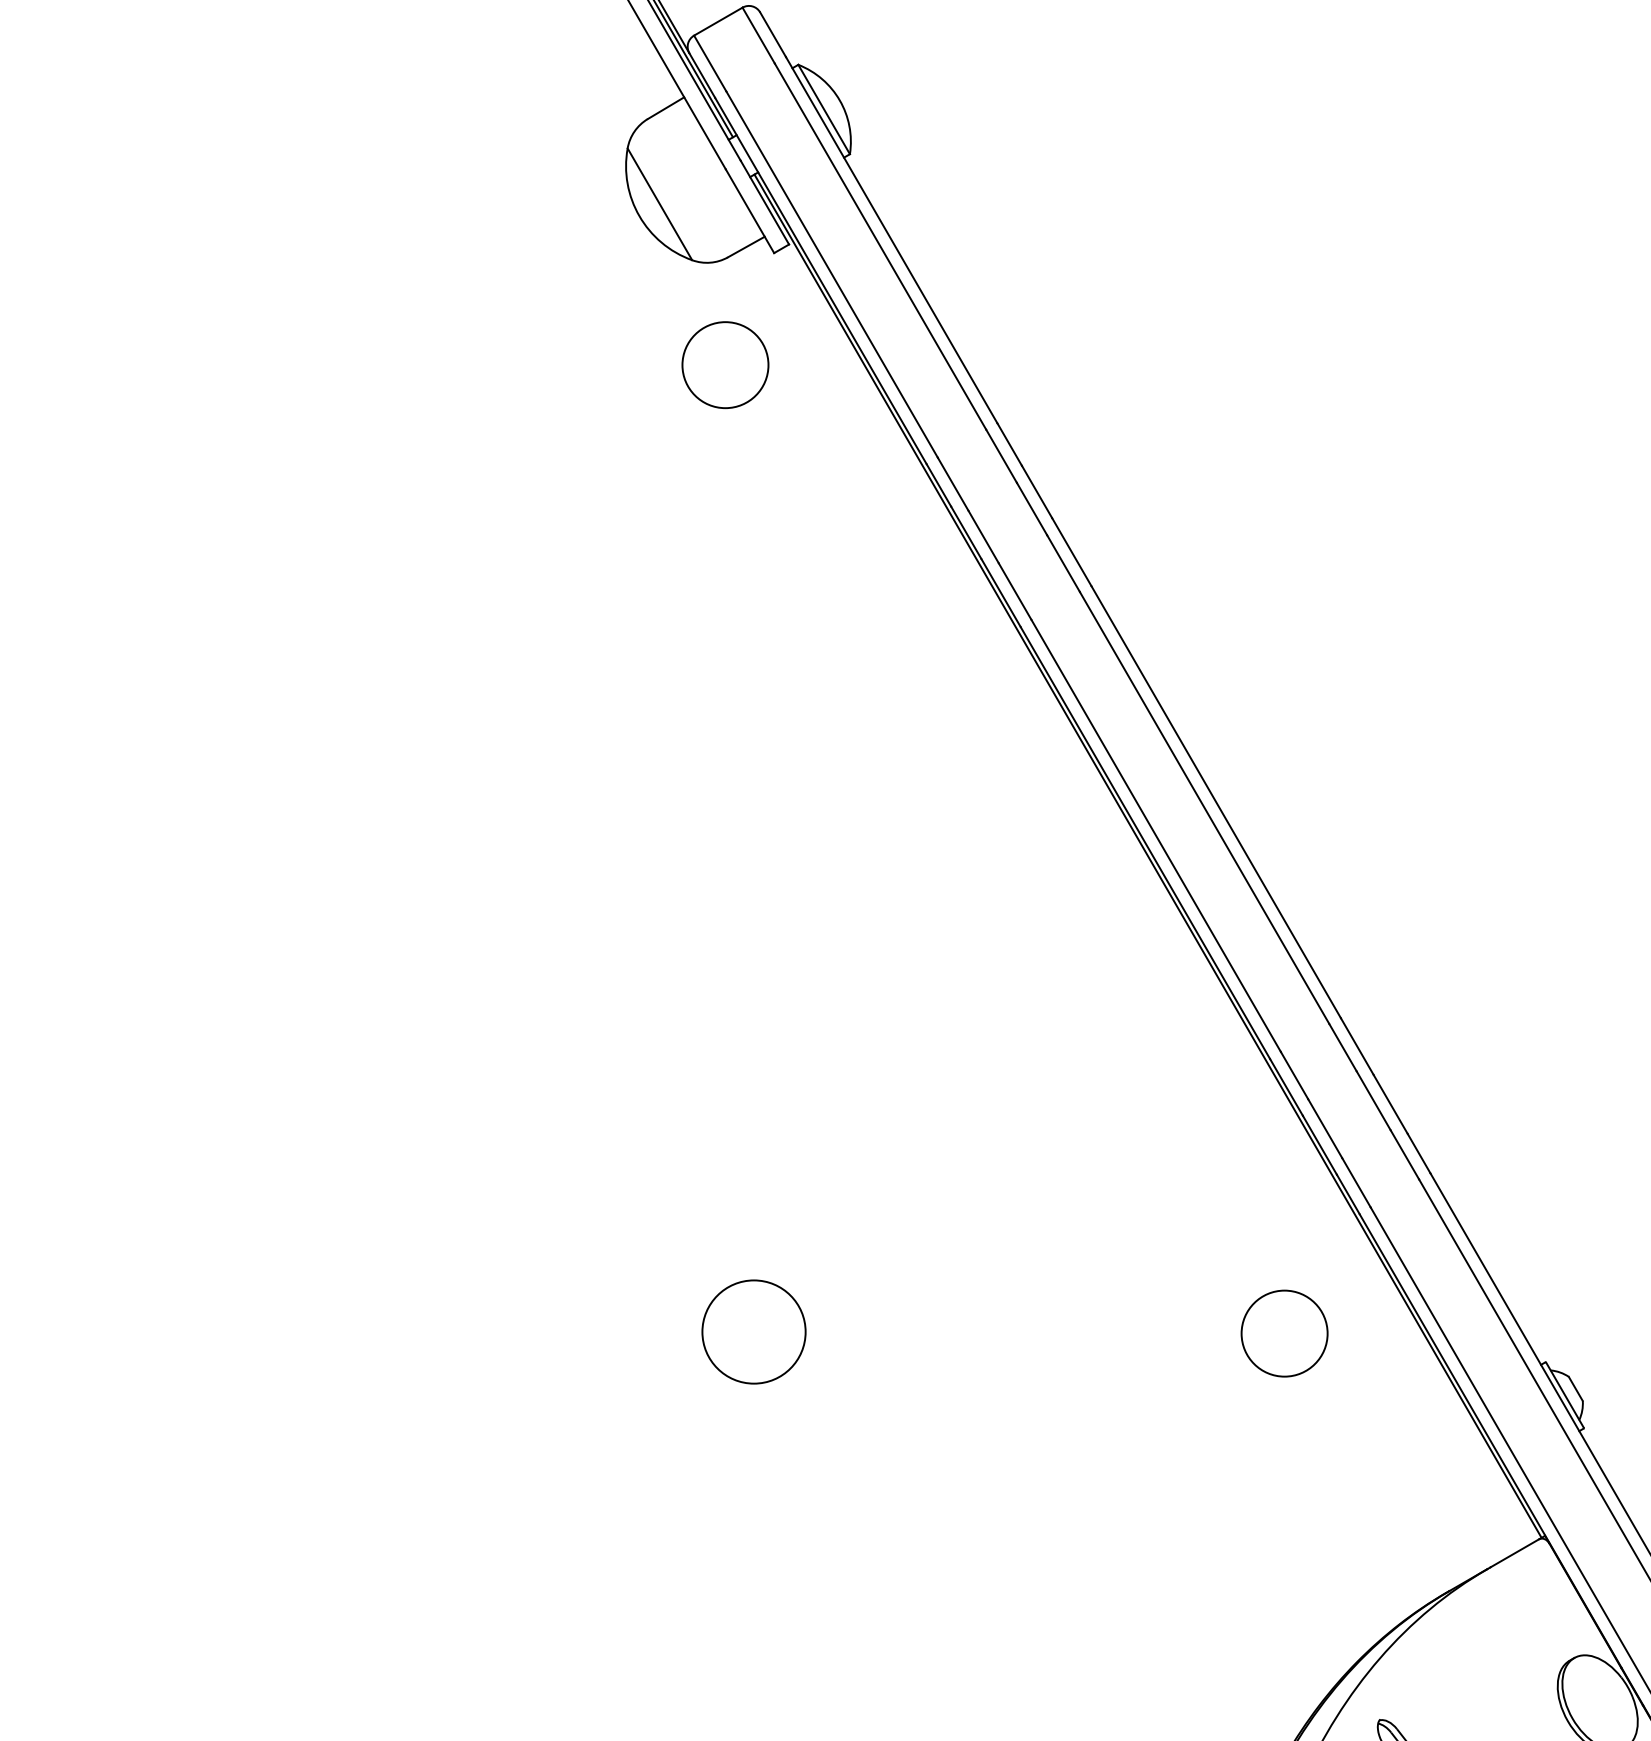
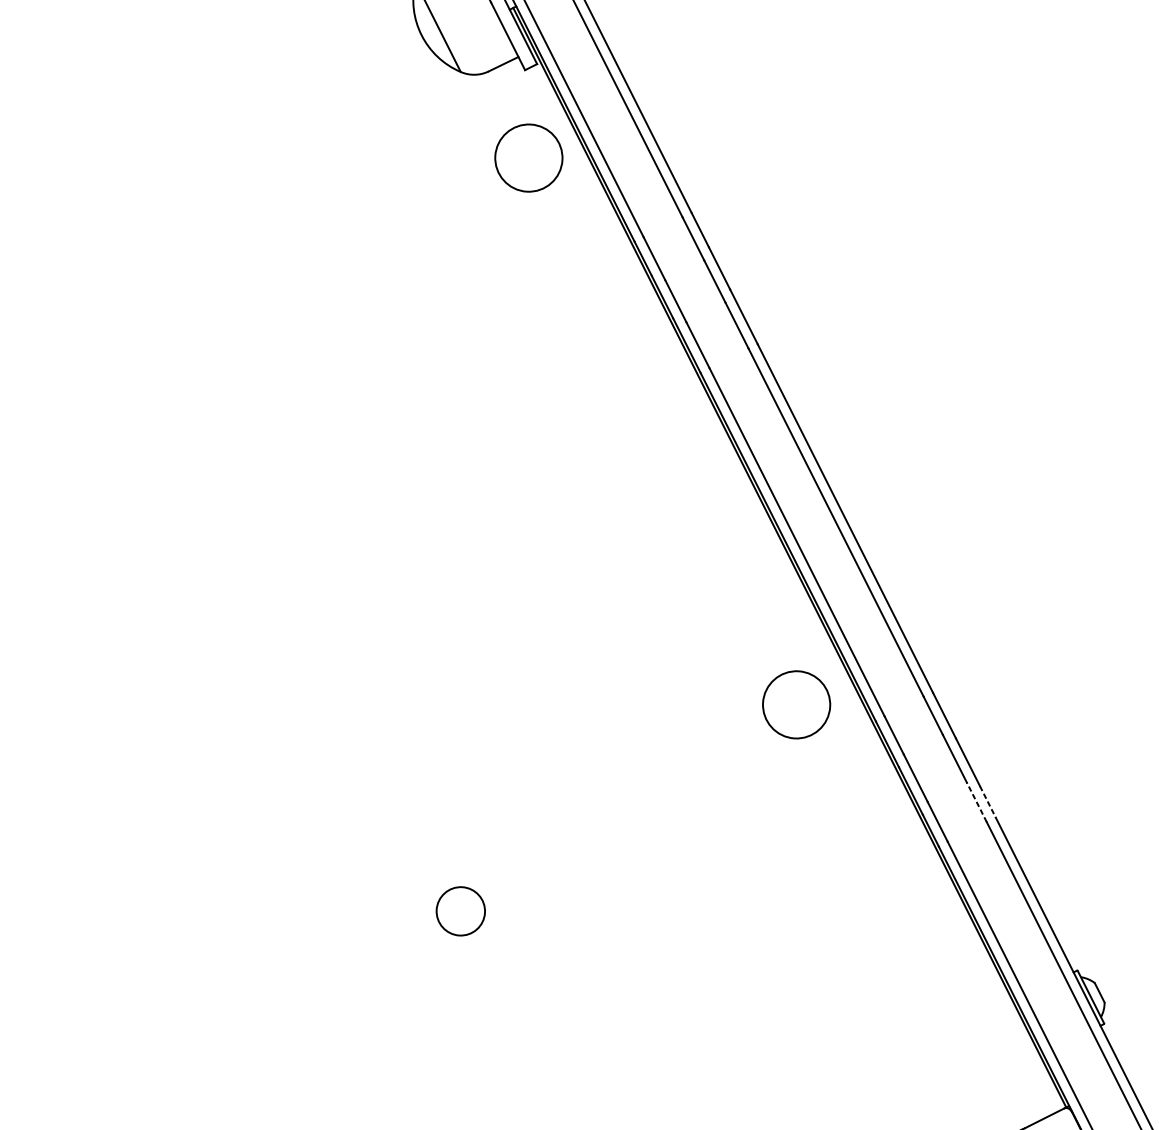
circle: (725, 365) -> (528, 158), moved
line: (1419, 1153) -> (988, 801), solid -> dashed
line: (1404, 1154) -> (976, 802), solid -> dashed
circle: (753, 1331) -> (460, 910), size x0.6
circle: (1284, 1333) -> (796, 704), moved

